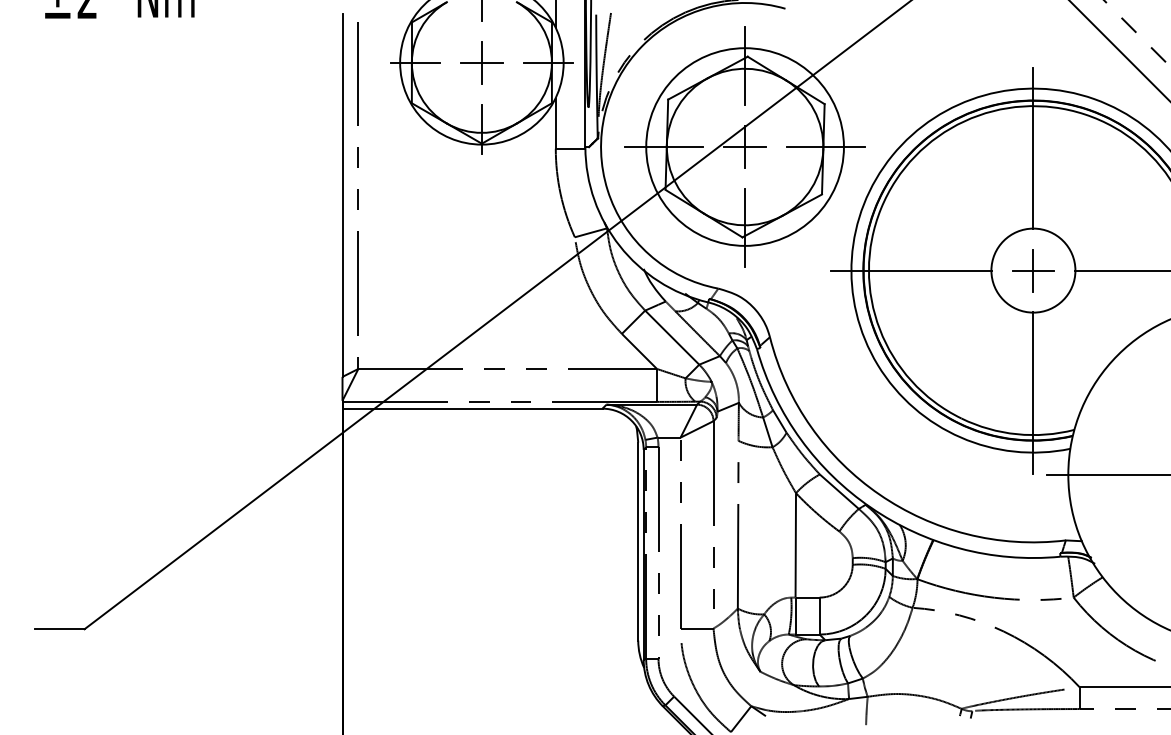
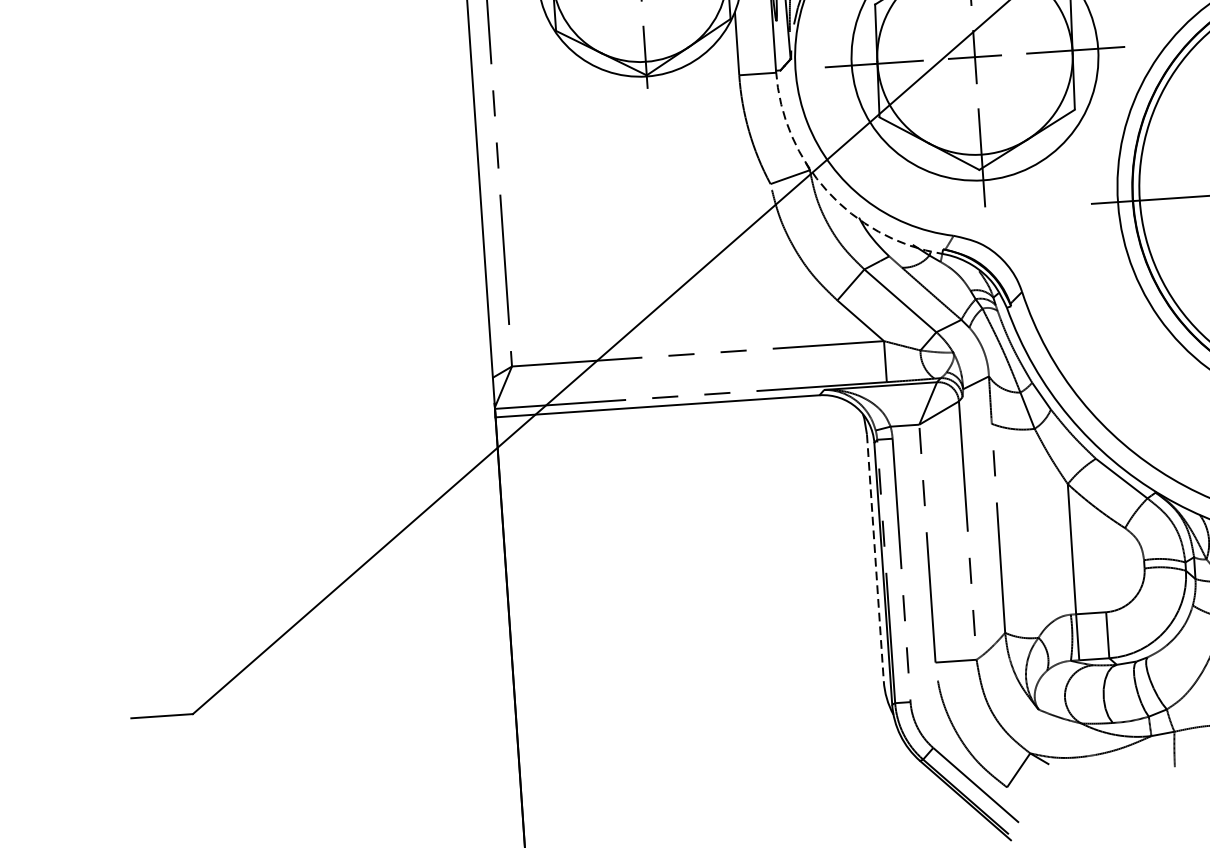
arc: (619, 246) -> (826, 191), solid -> dashed
line: (638, 541) -> (875, 557), solid -> dashed

